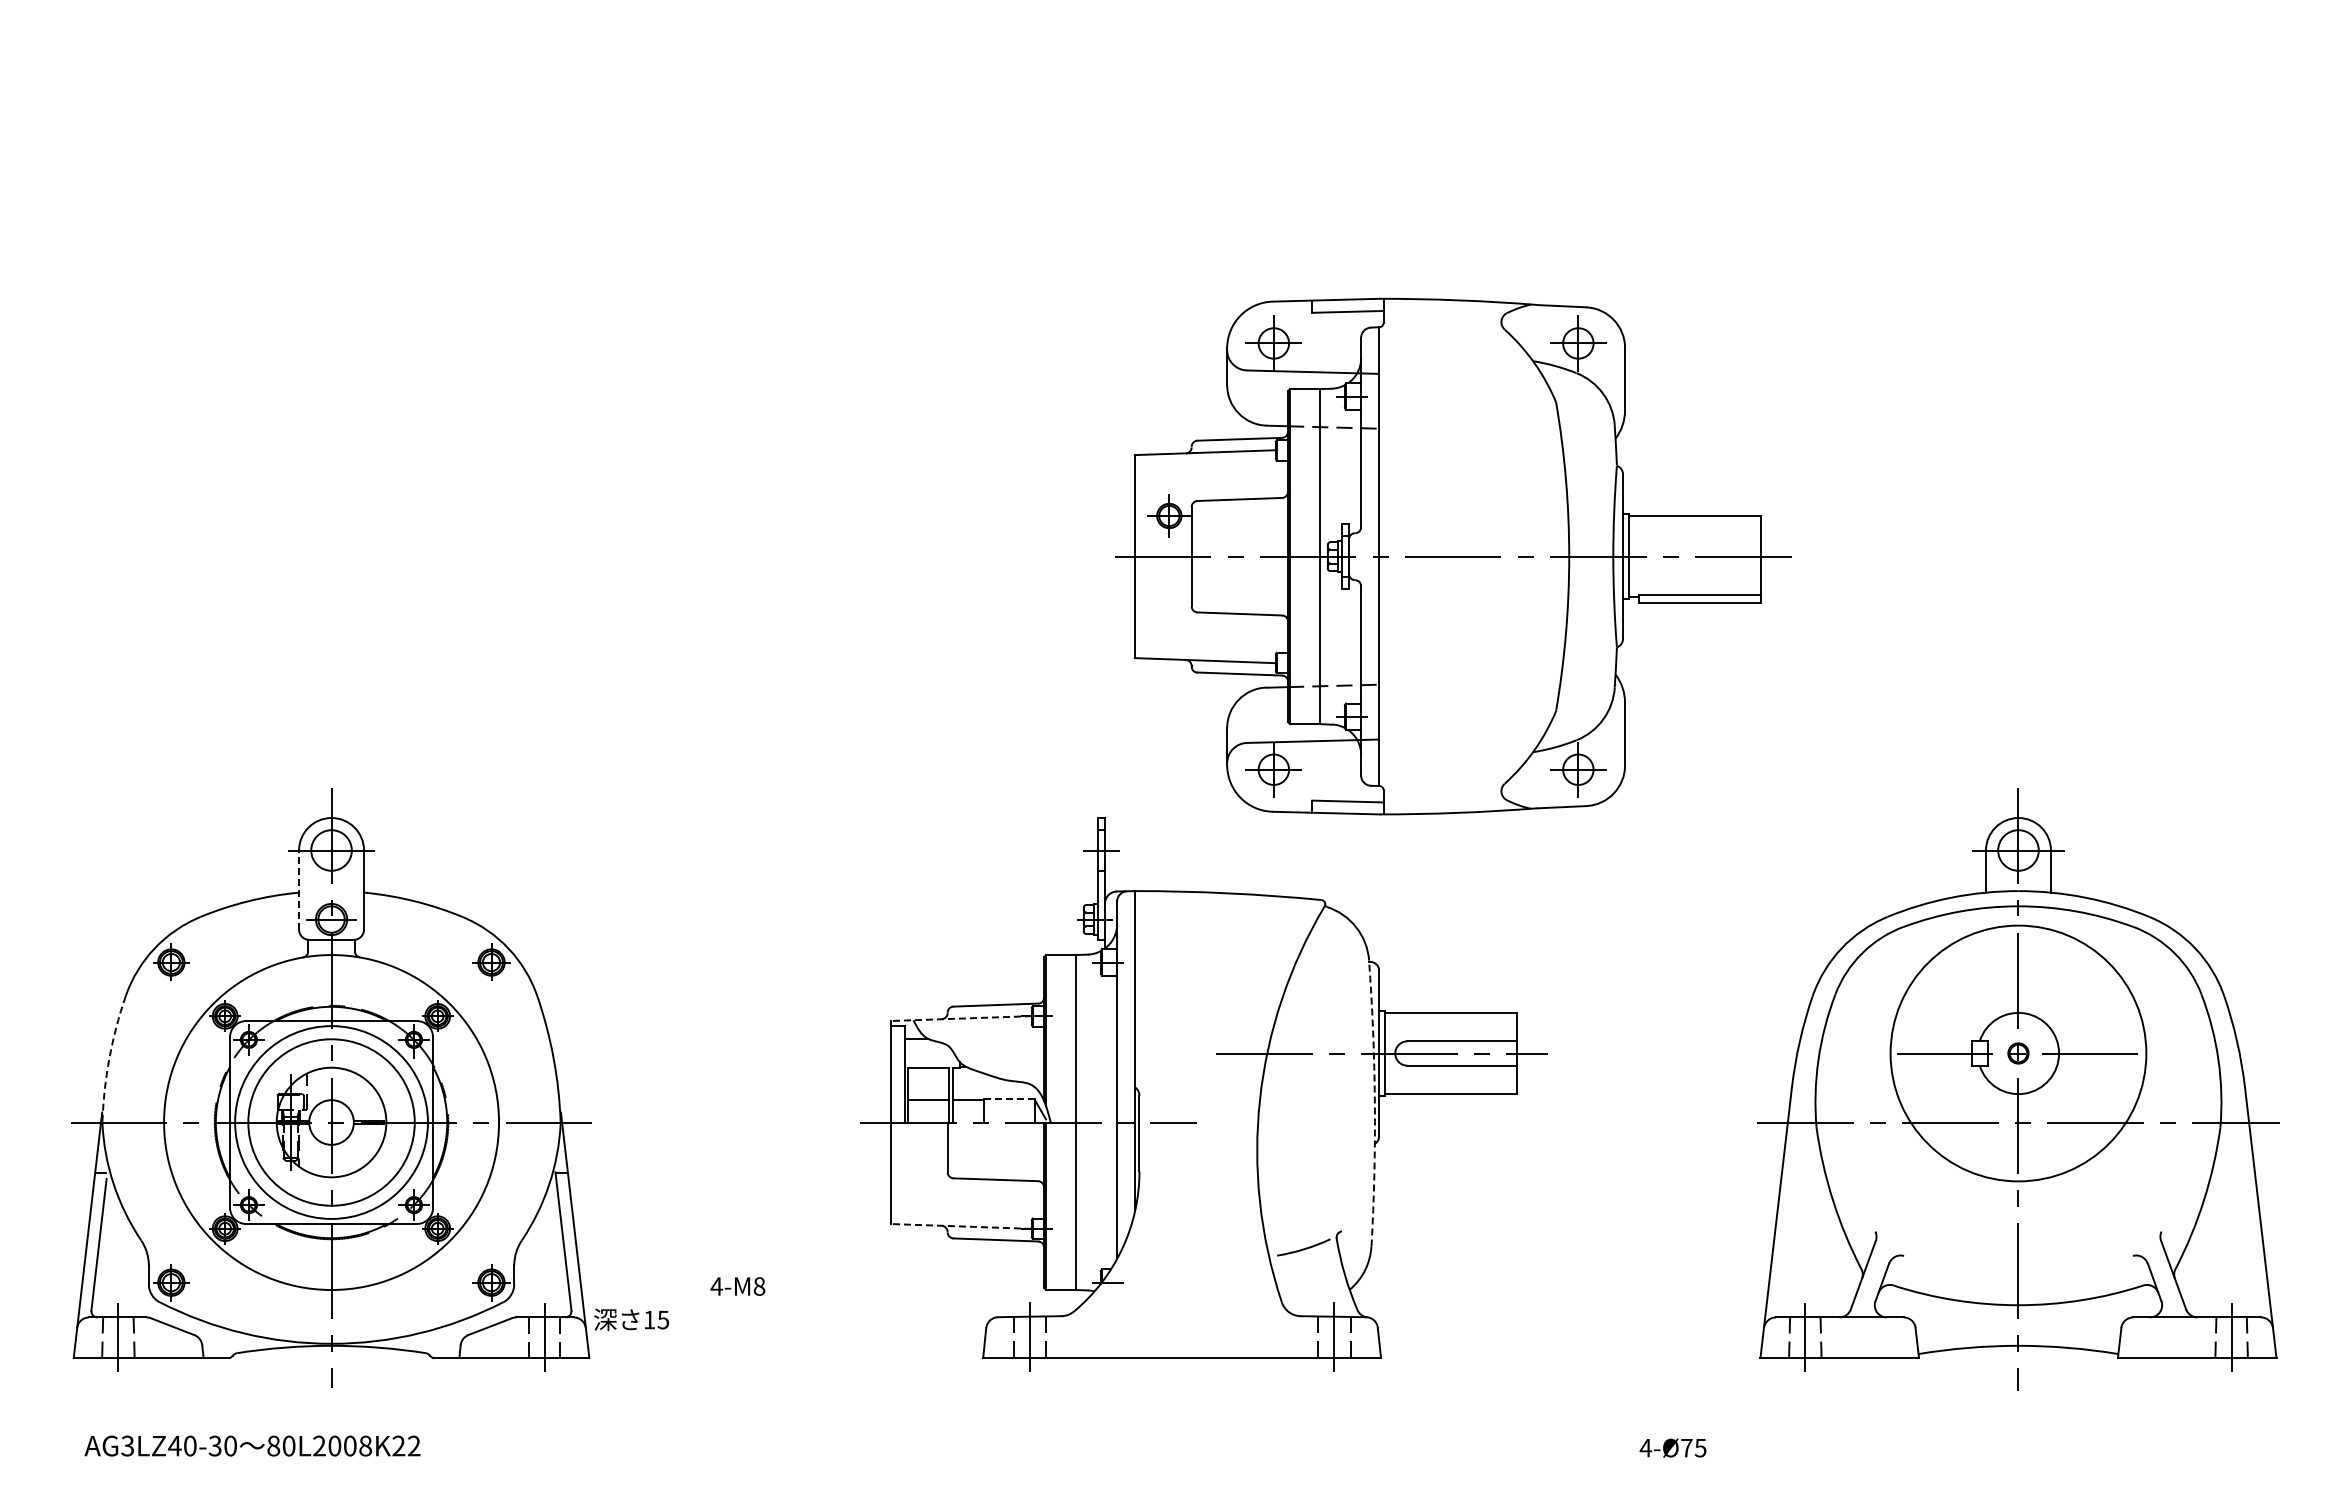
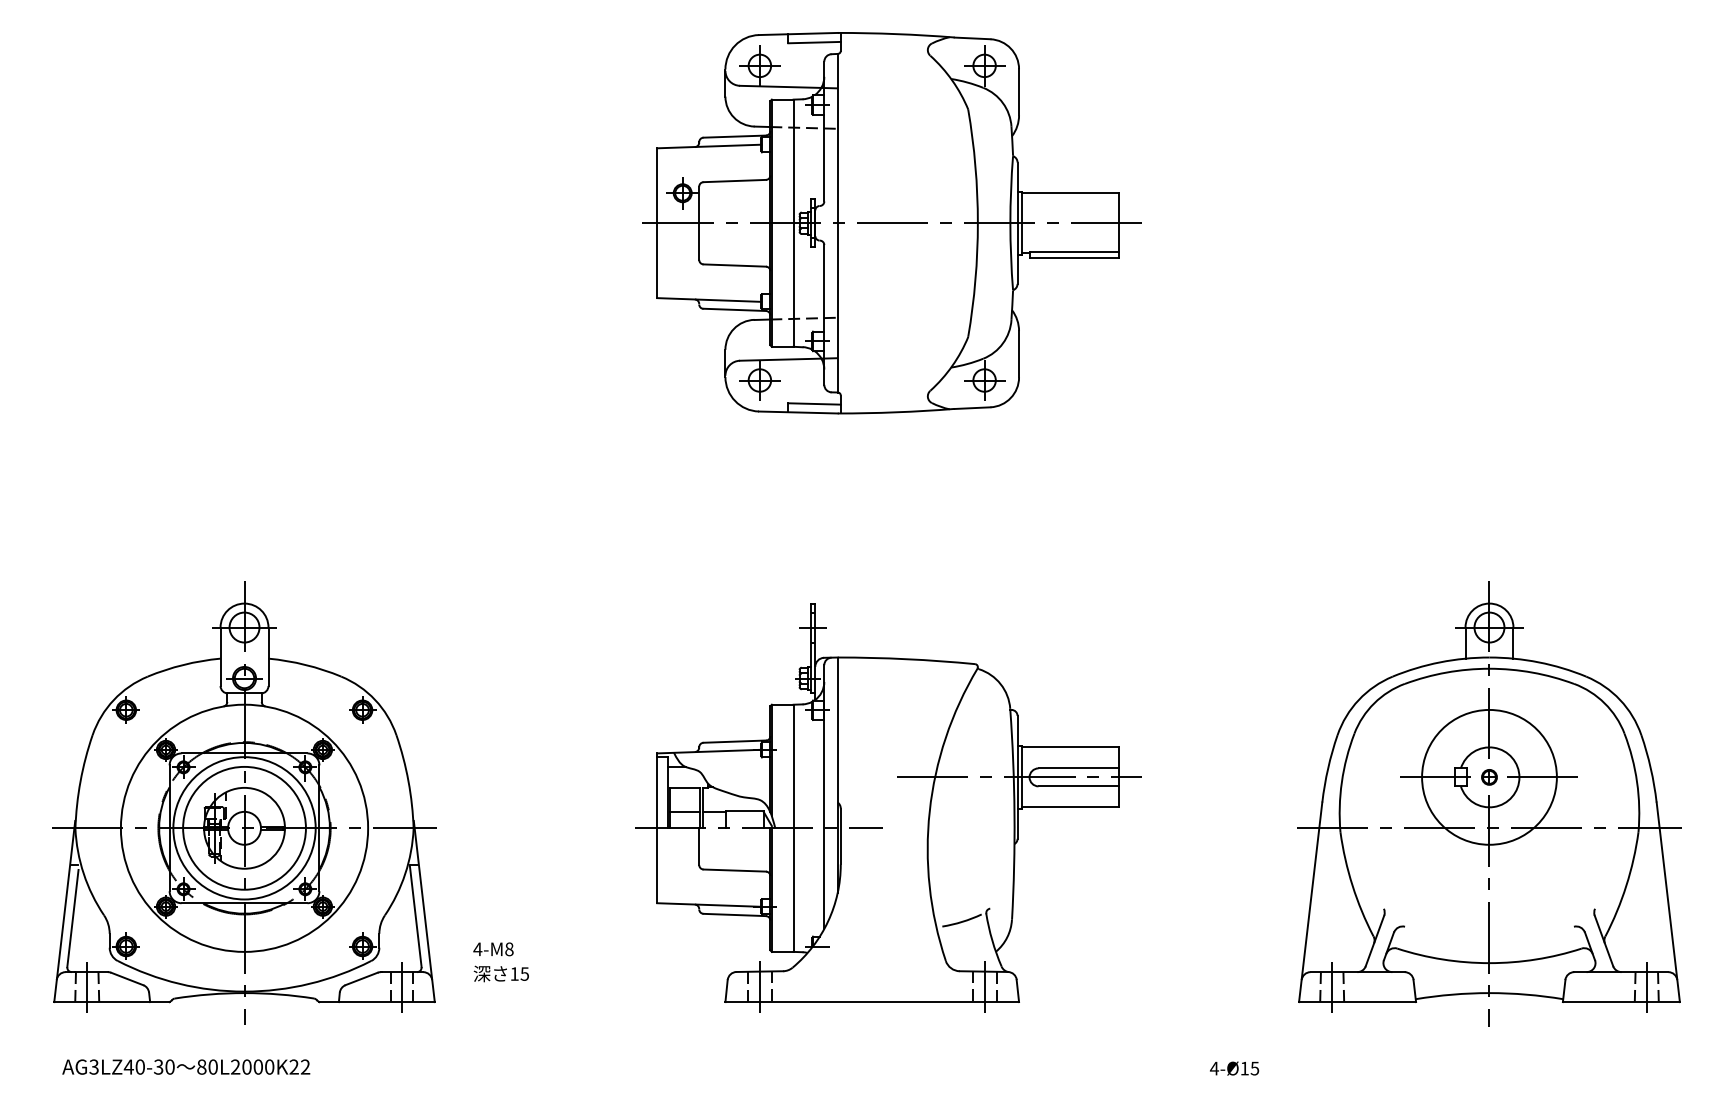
part: (1453, 556) -> (892, 223), moved
line: (299, 890) -> (220, 657), dashed -> solid
line: (961, 1018) -> (709, 751), dashed -> solid
circle: (2018, 1053) -> (1489, 777), size x0.71
arc: (109, 1058) -> (80, 781), dashed -> solid
line: (1009, 1099) -> (744, 811), dashed -> solid
arc: (1374, 1103) -> (1014, 814), dashed -> solid
line: (961, 1226) -> (709, 905), dashed -> solid
text: (737, 1286) -> (493, 949), moved
text: (631, 1319) -> (501, 973), moved
text: (365, 1446) -> (269, 1067), 80L2008K22 -> 80L2000K22
text: (1686, 1448) -> (1244, 1068), 4-Ø75 -> 4-Ø15

